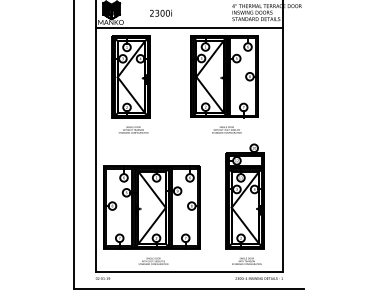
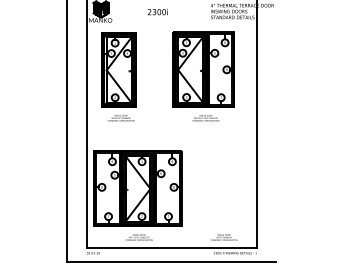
text: (160, 12) -> (157, 11), moved
line: (189, 27) -> (171, 25), removed
part: (244, 196) -> (221, 178), removed

